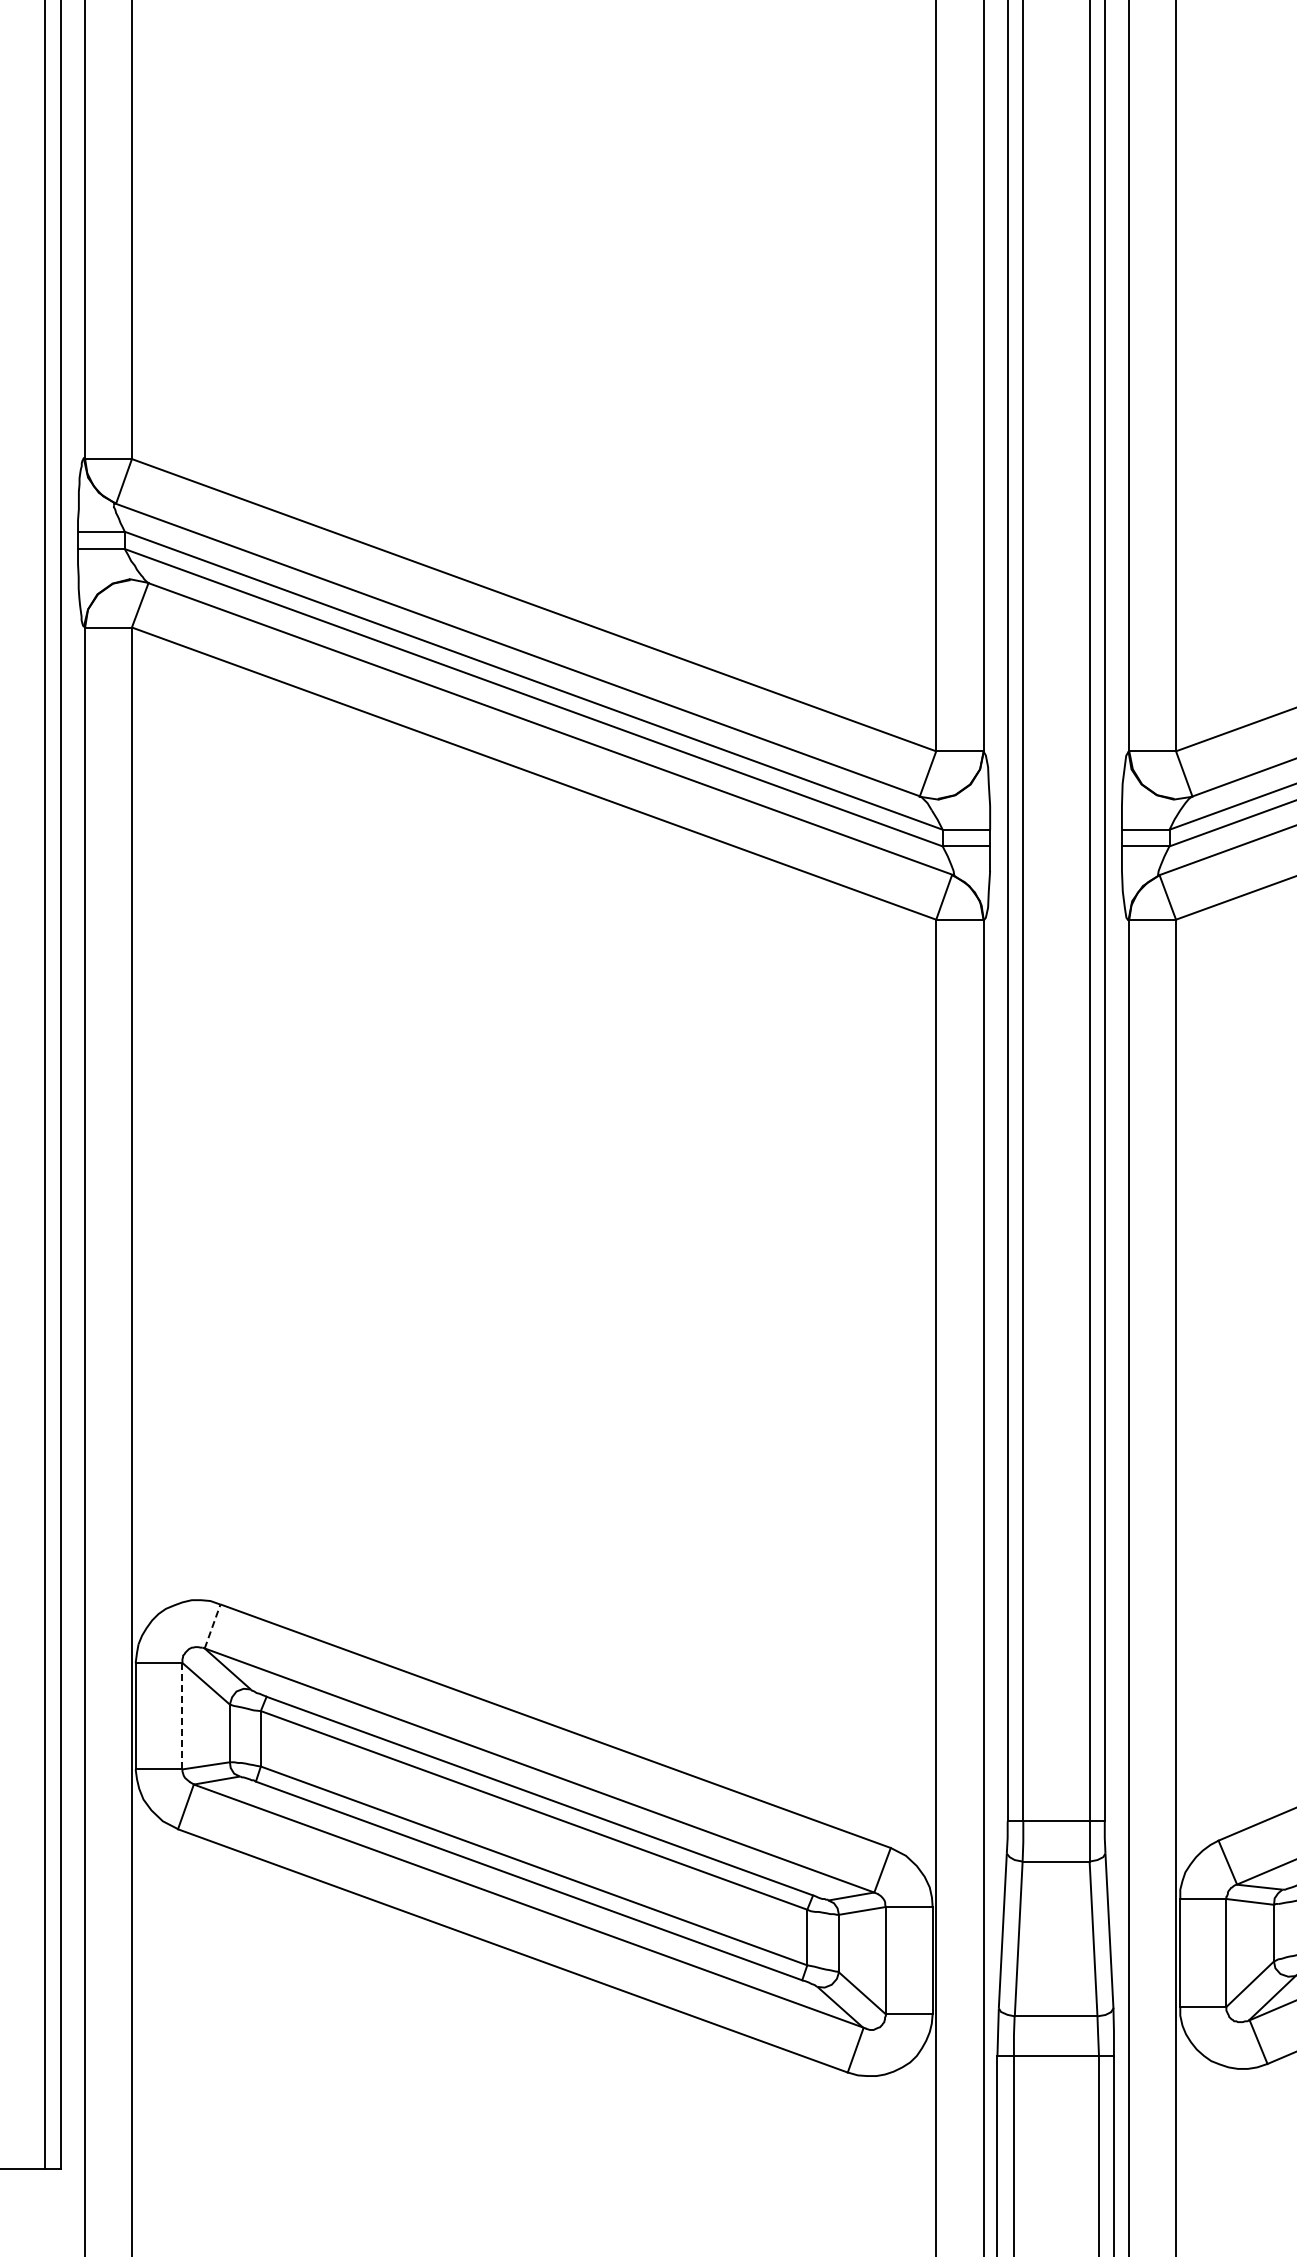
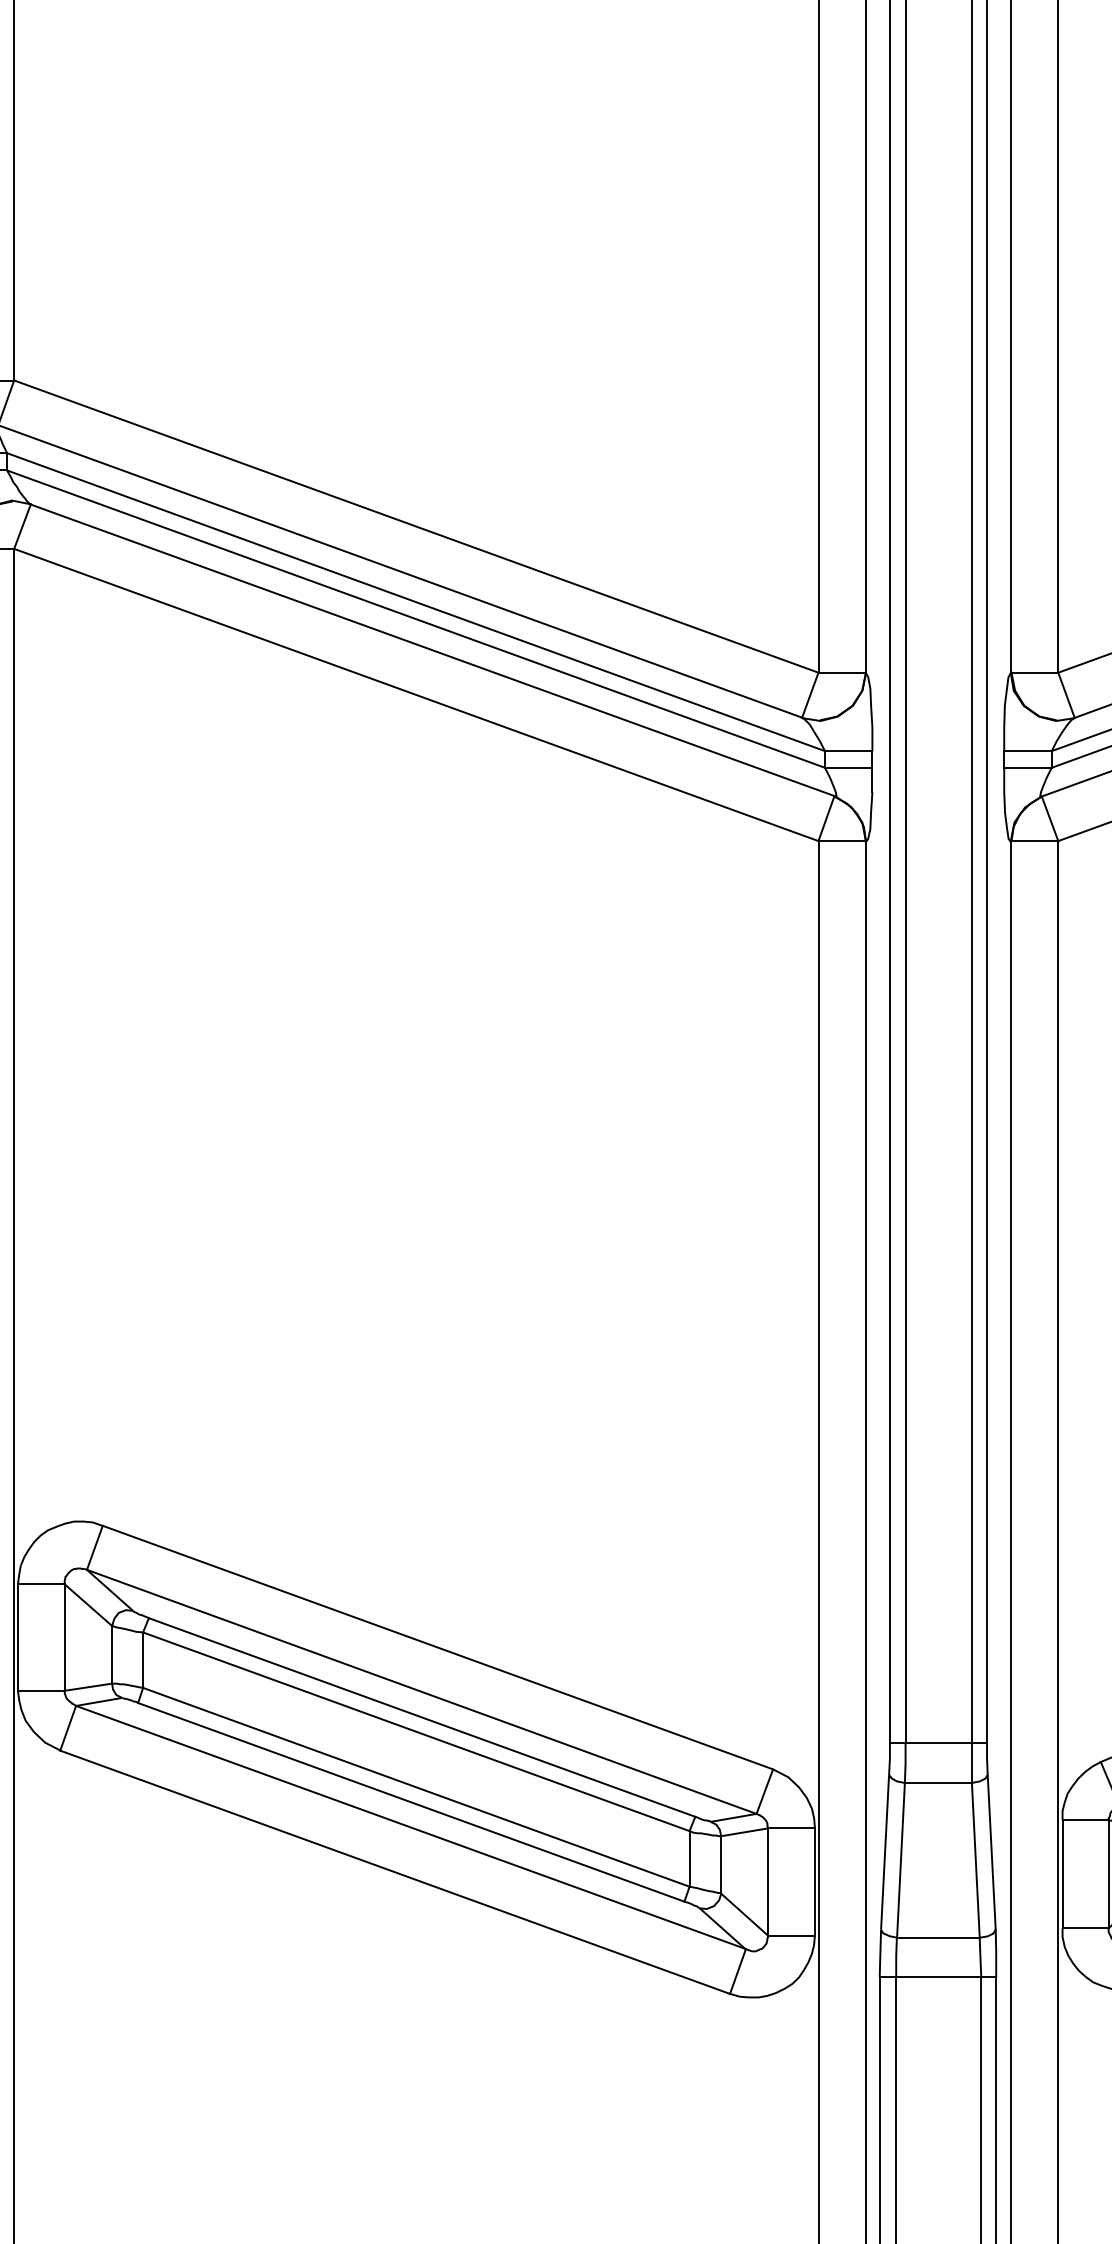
line: (212, 1625) -> (94, 1546), dashed -> solid
line: (182, 1716) -> (64, 1637), dashed -> solid

